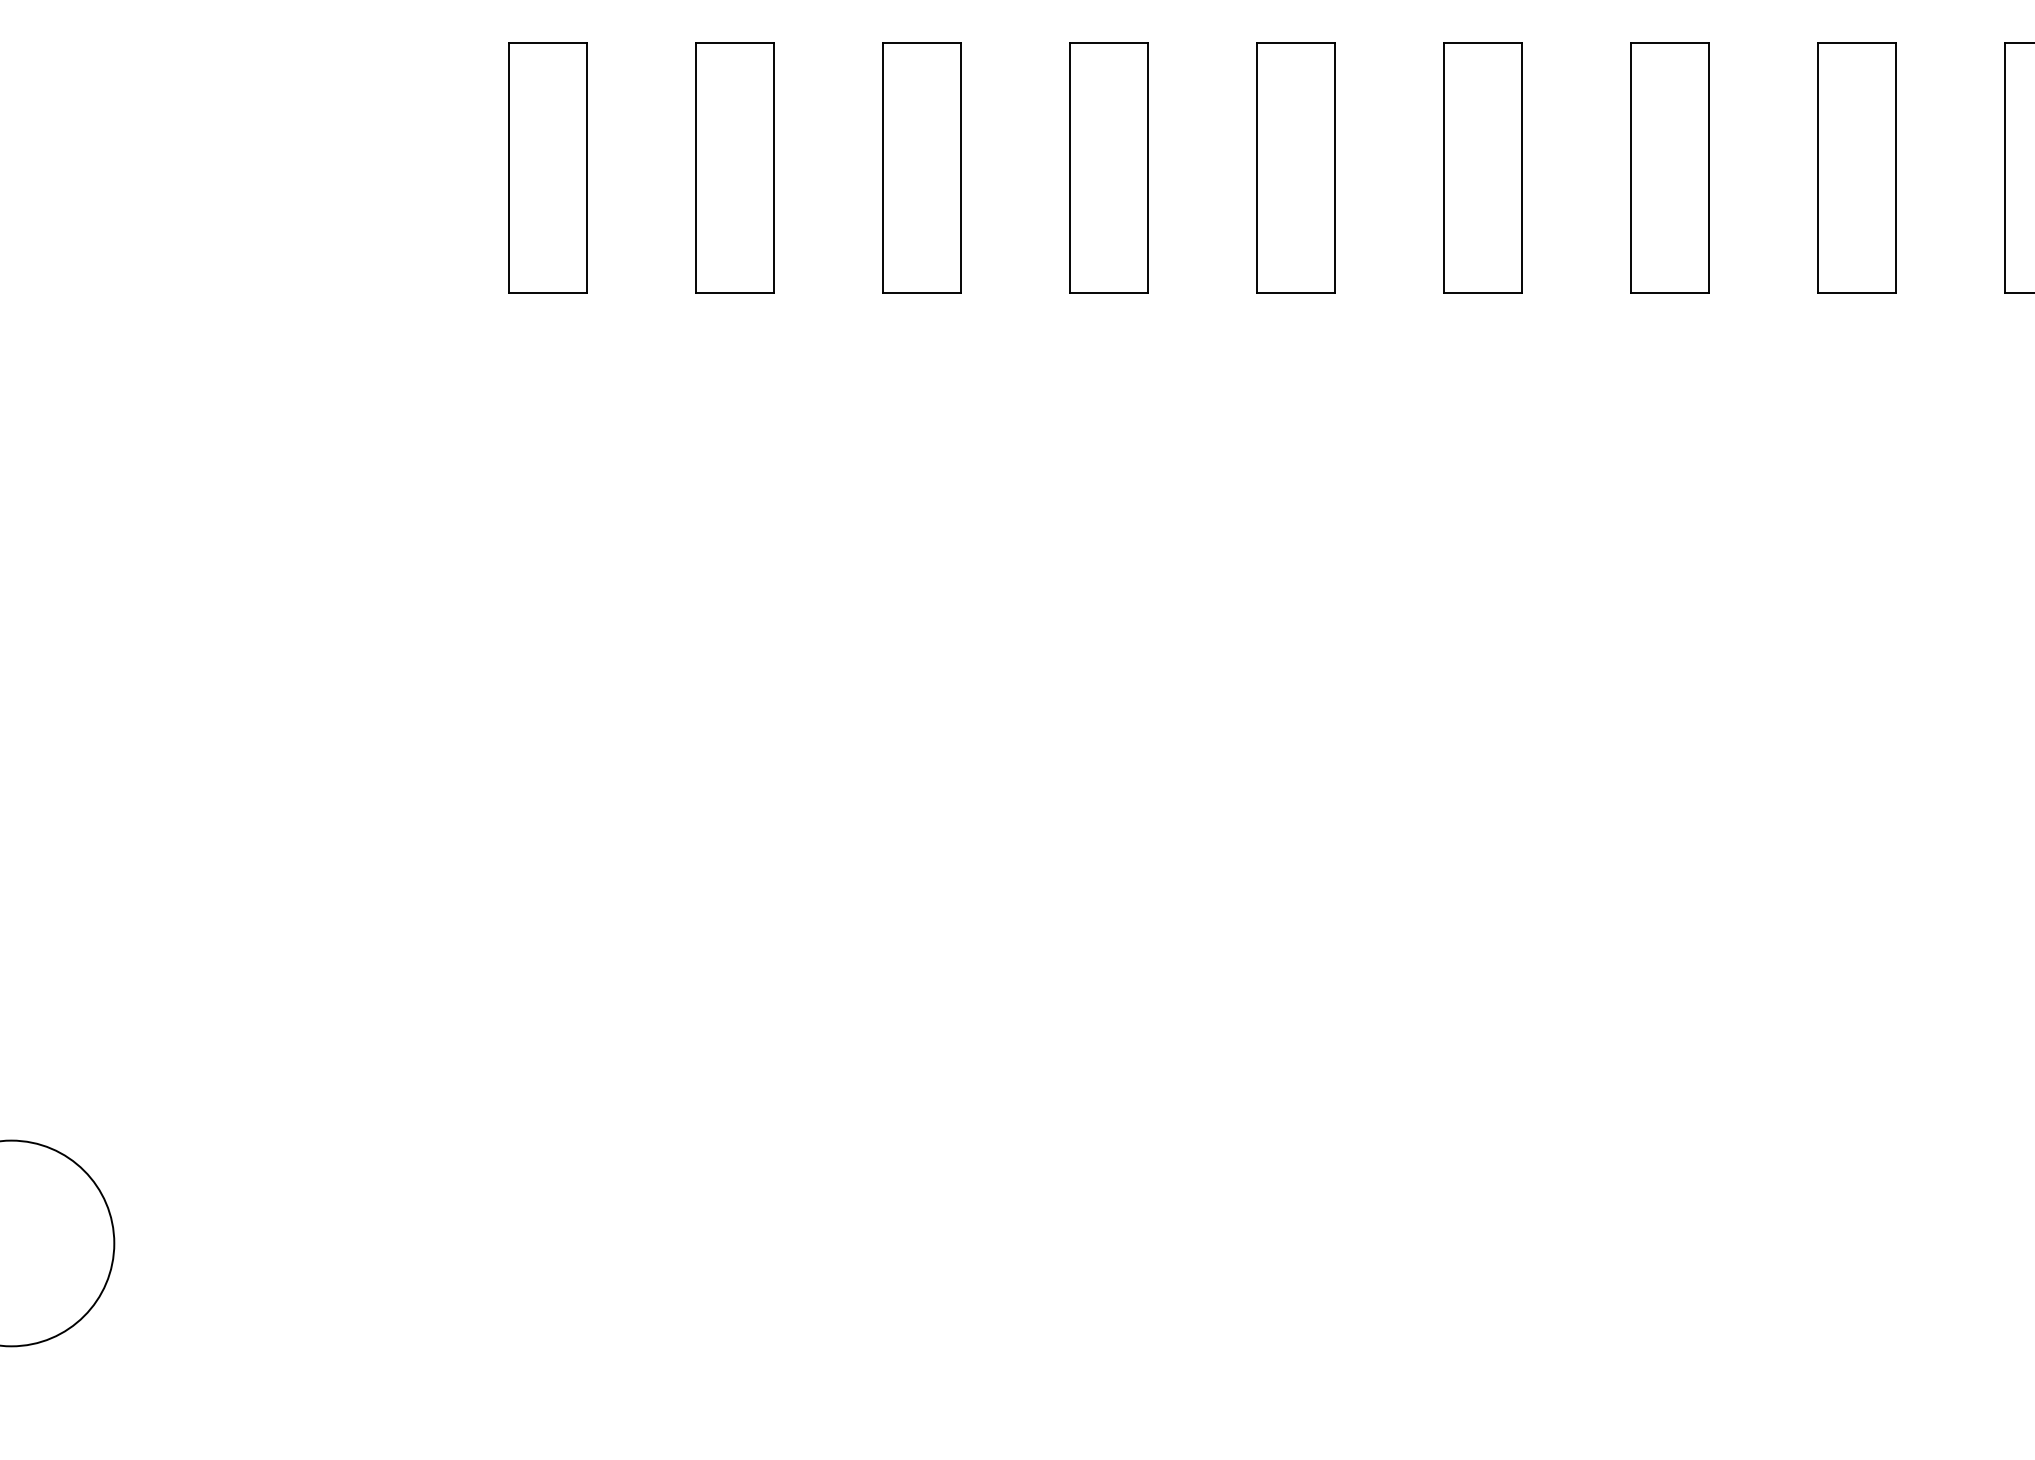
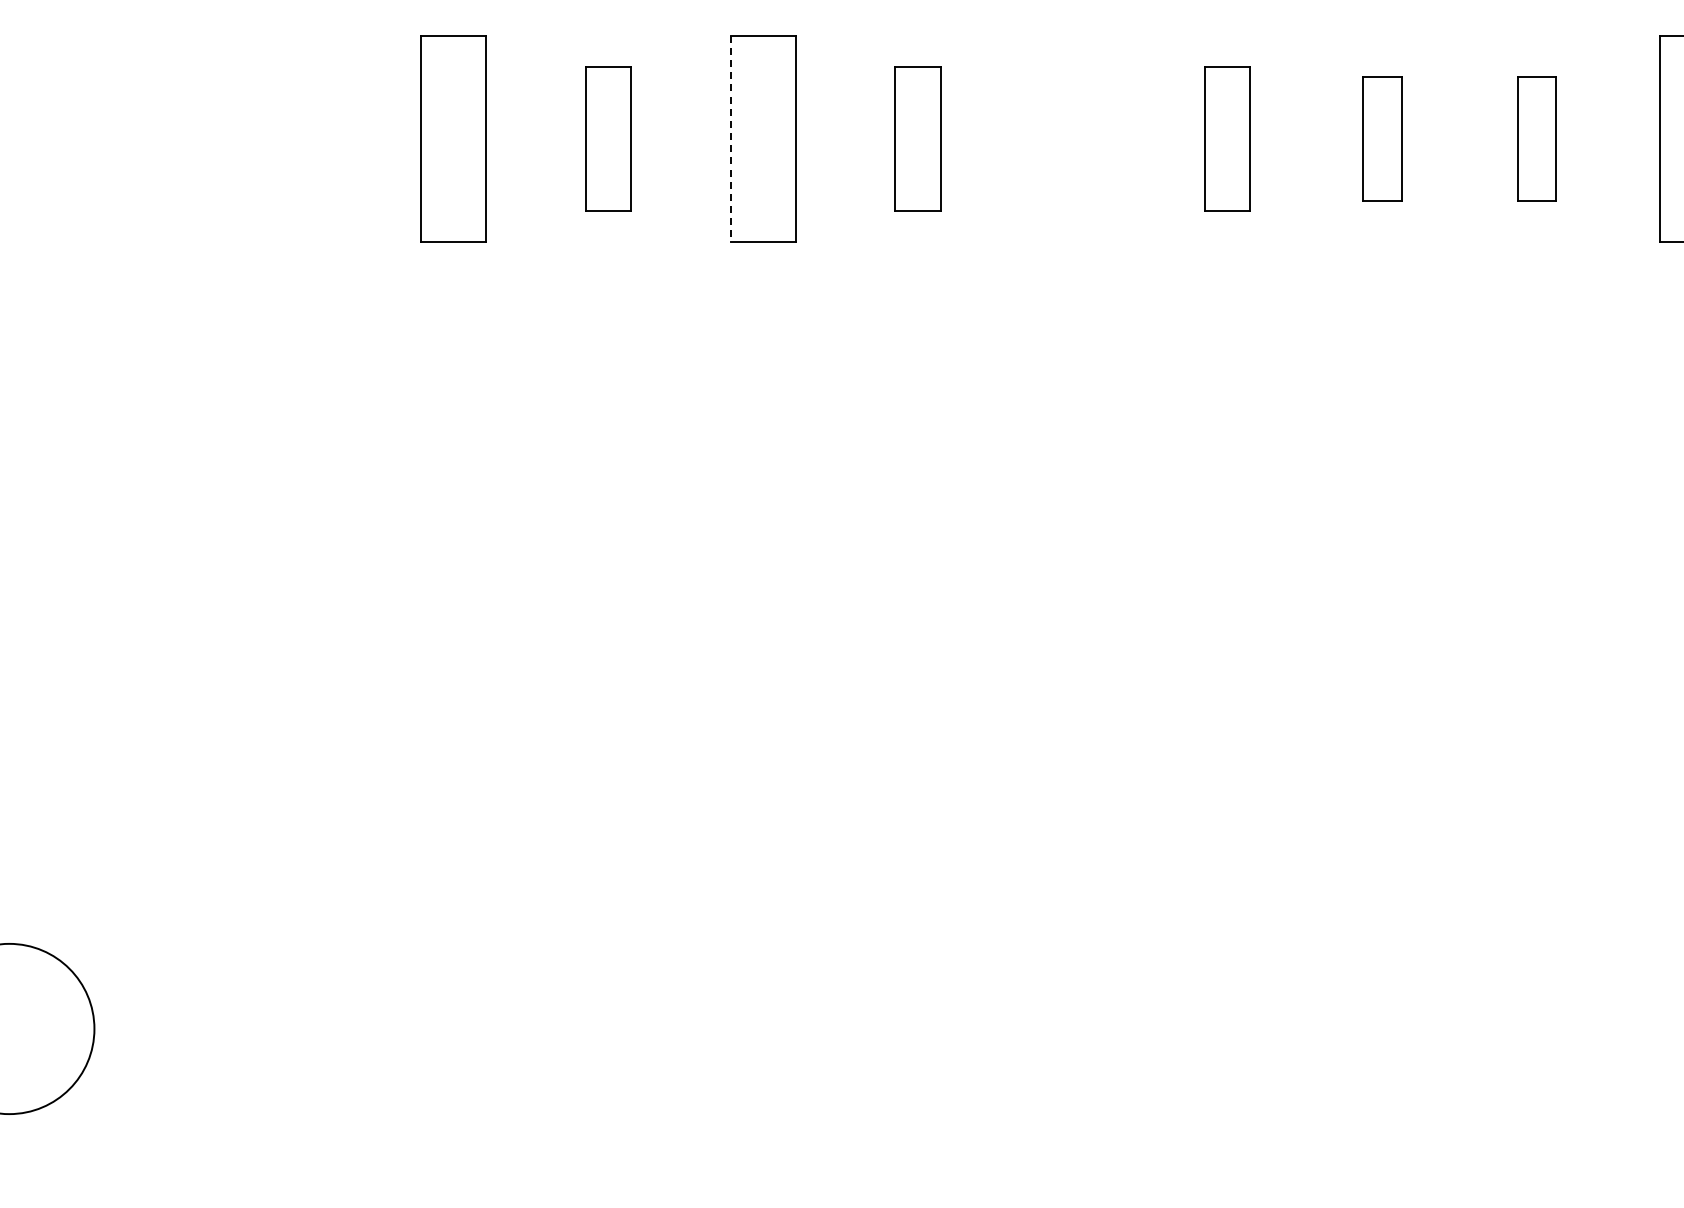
part: (735, 167) -> (608, 138), size x0.7
part: (1108, 167) -> (917, 138), size x0.7
part: (1295, 167) -> (1072, 138), removed
part: (1483, 167) -> (1227, 138), size x0.7
part: (1670, 167) -> (1382, 138), size x0.6
part: (1856, 167) -> (1536, 138), size x0.6
line: (883, 168) -> (731, 139), solid -> dashed

